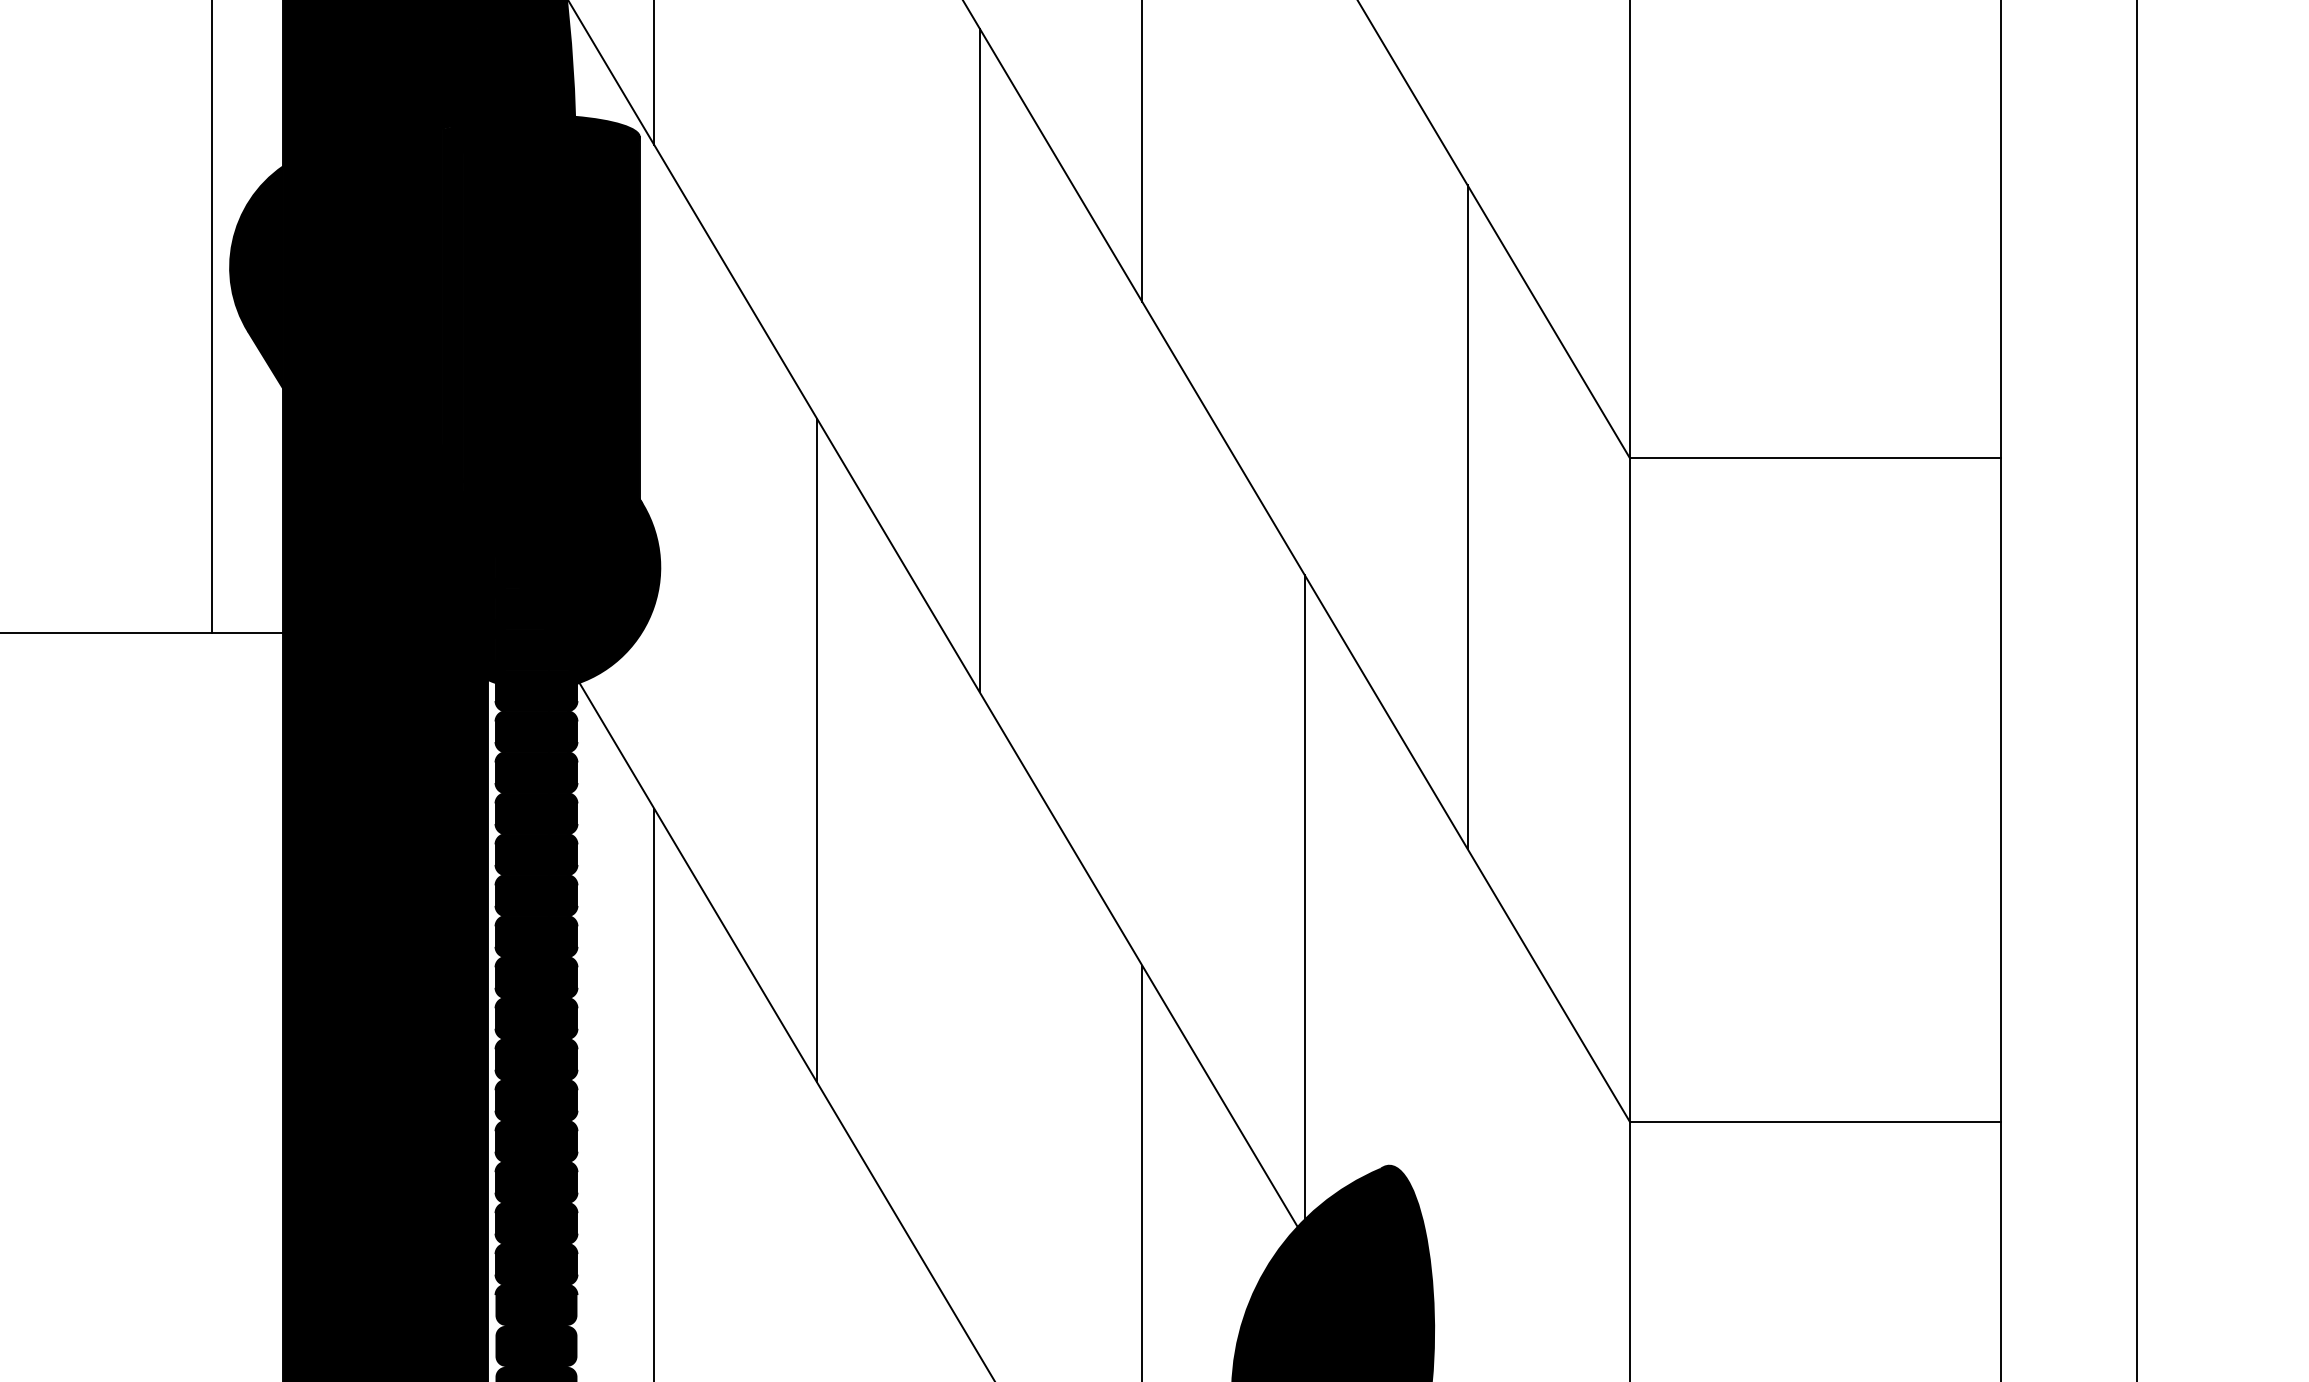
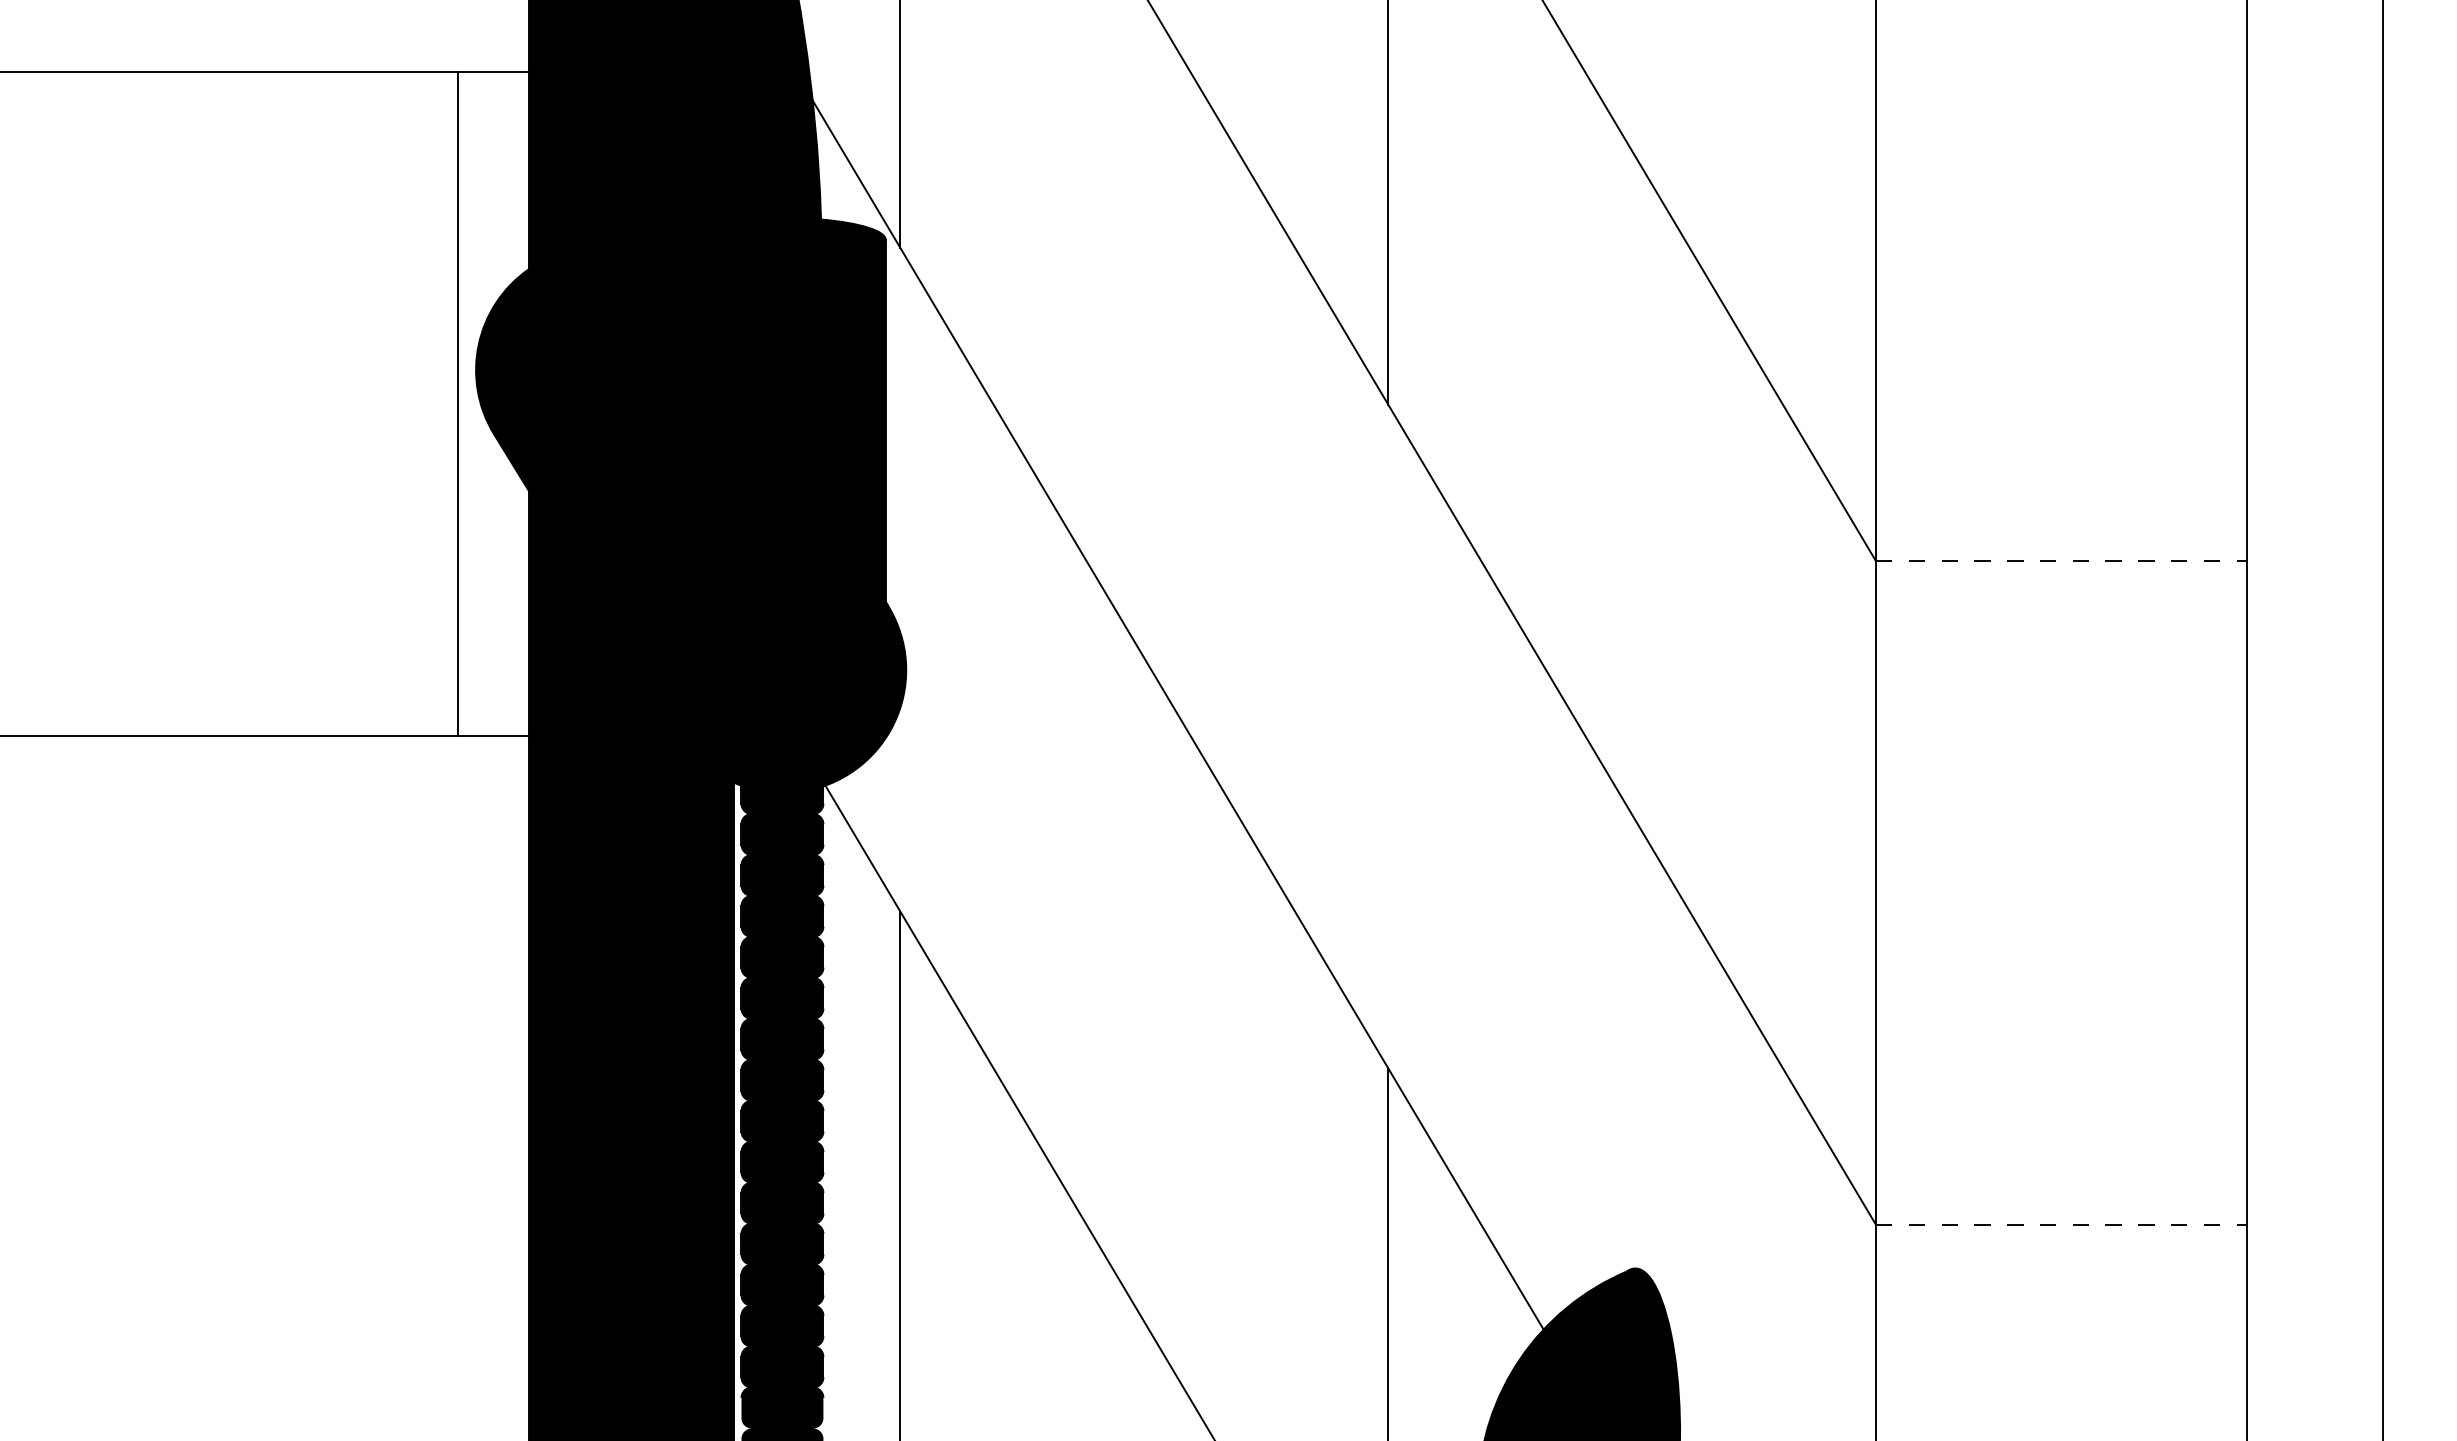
line: (979, 359) -> (1225, 462), removed
line: (1815, 458) -> (2061, 561), solid -> dashed
line: (1467, 516) -> (1713, 619), removed
line: (817, 750) -> (1063, 853), removed
line: (1304, 906) -> (1550, 1009), removed
line: (1815, 1121) -> (2061, 1224), solid -> dashed

